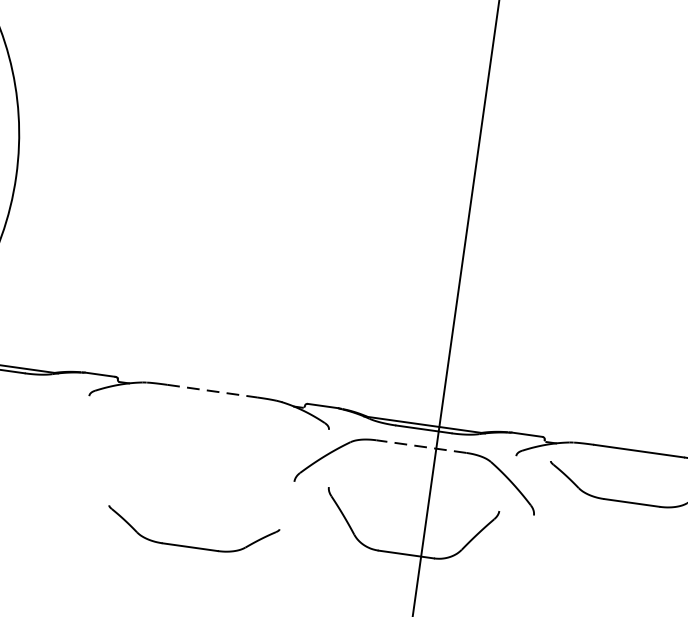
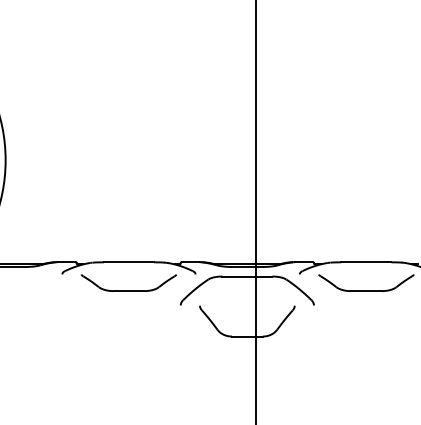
line: (211, 391) -> (128, 262), dashed -> solid
line: (419, 446) -> (246, 276), dashed -> solid
part: (189, 545) -> (128, 290), moved

